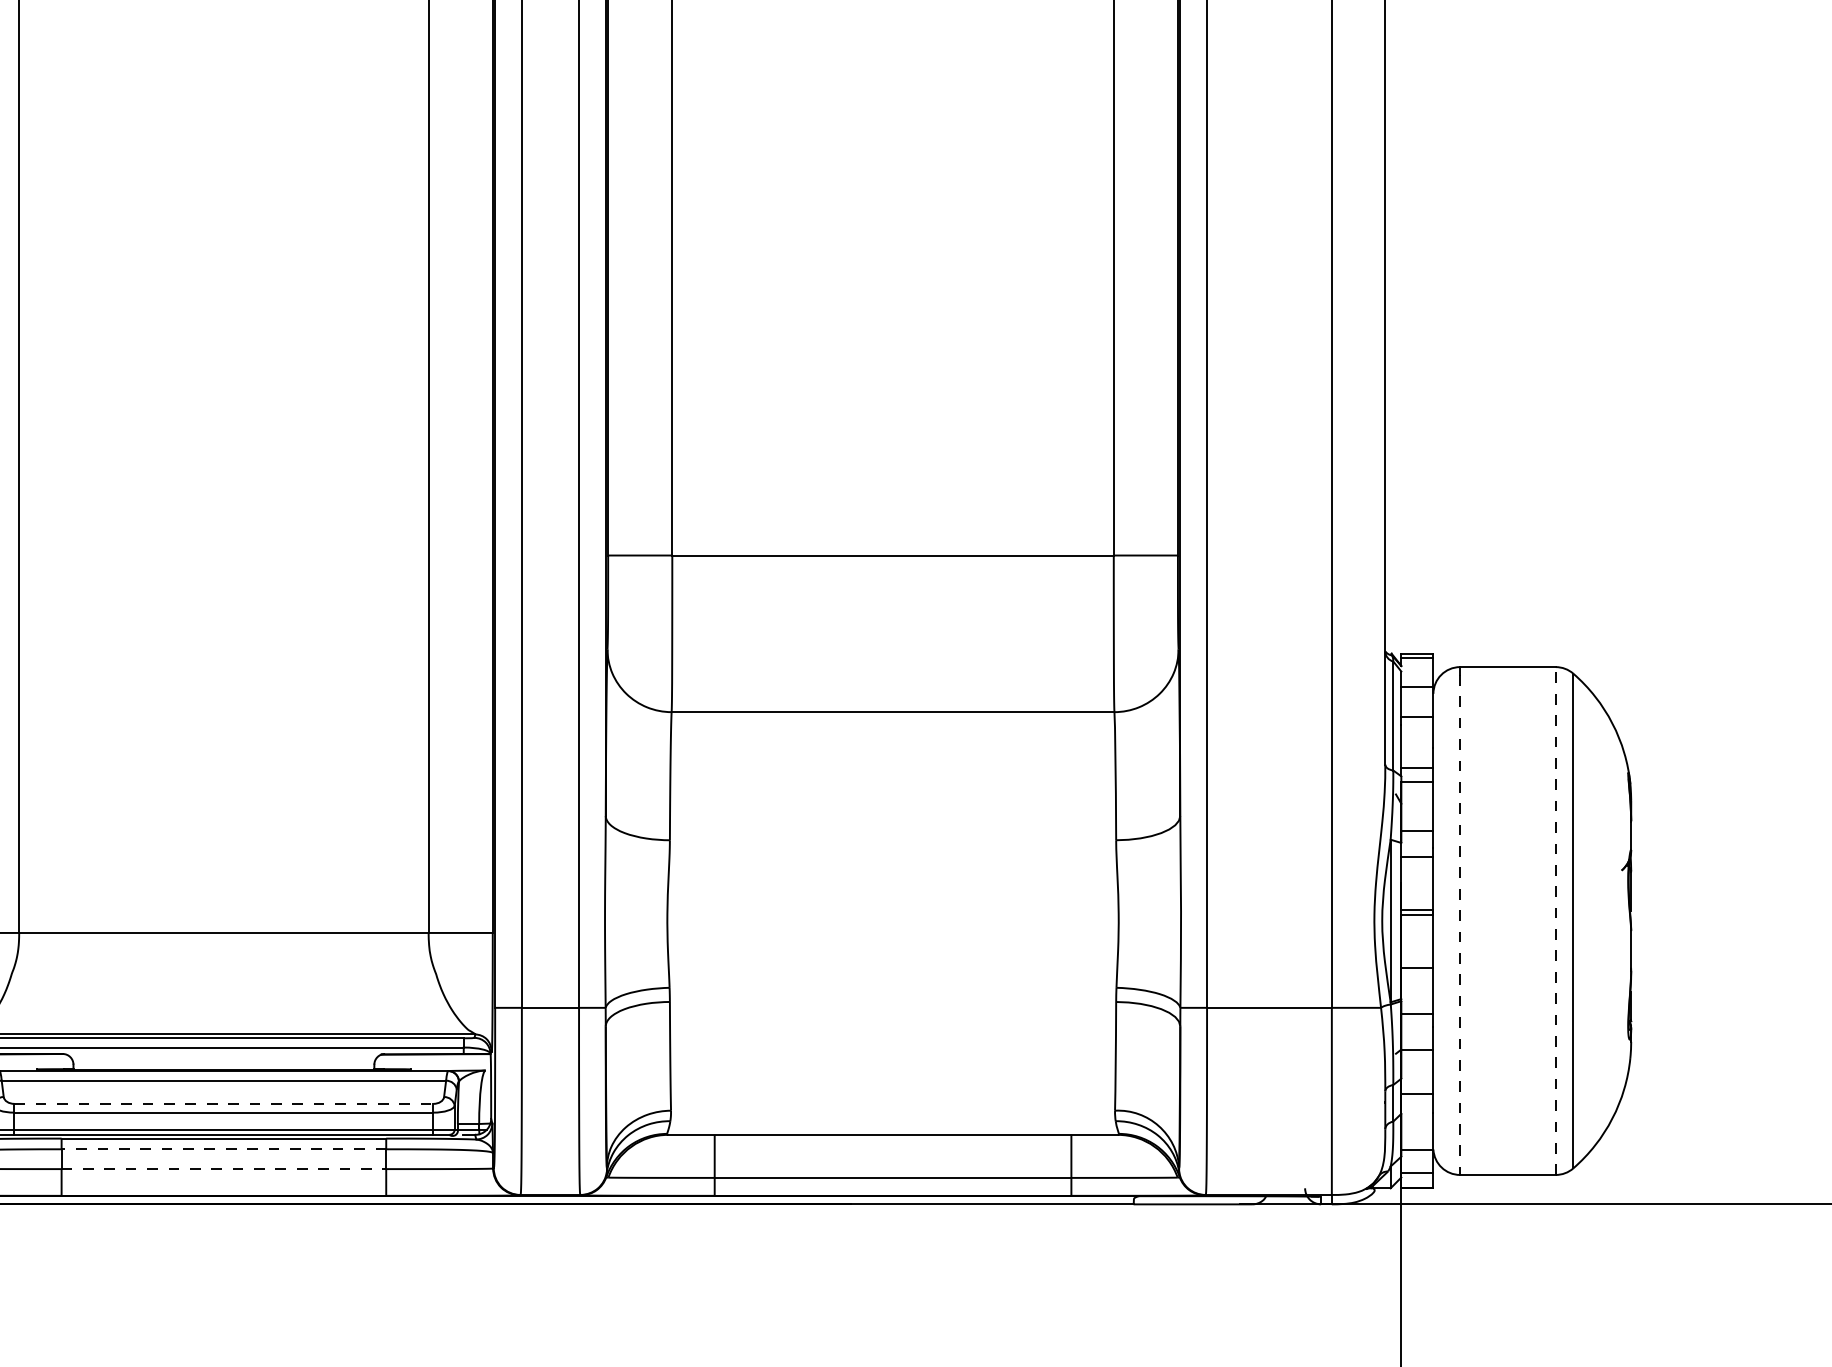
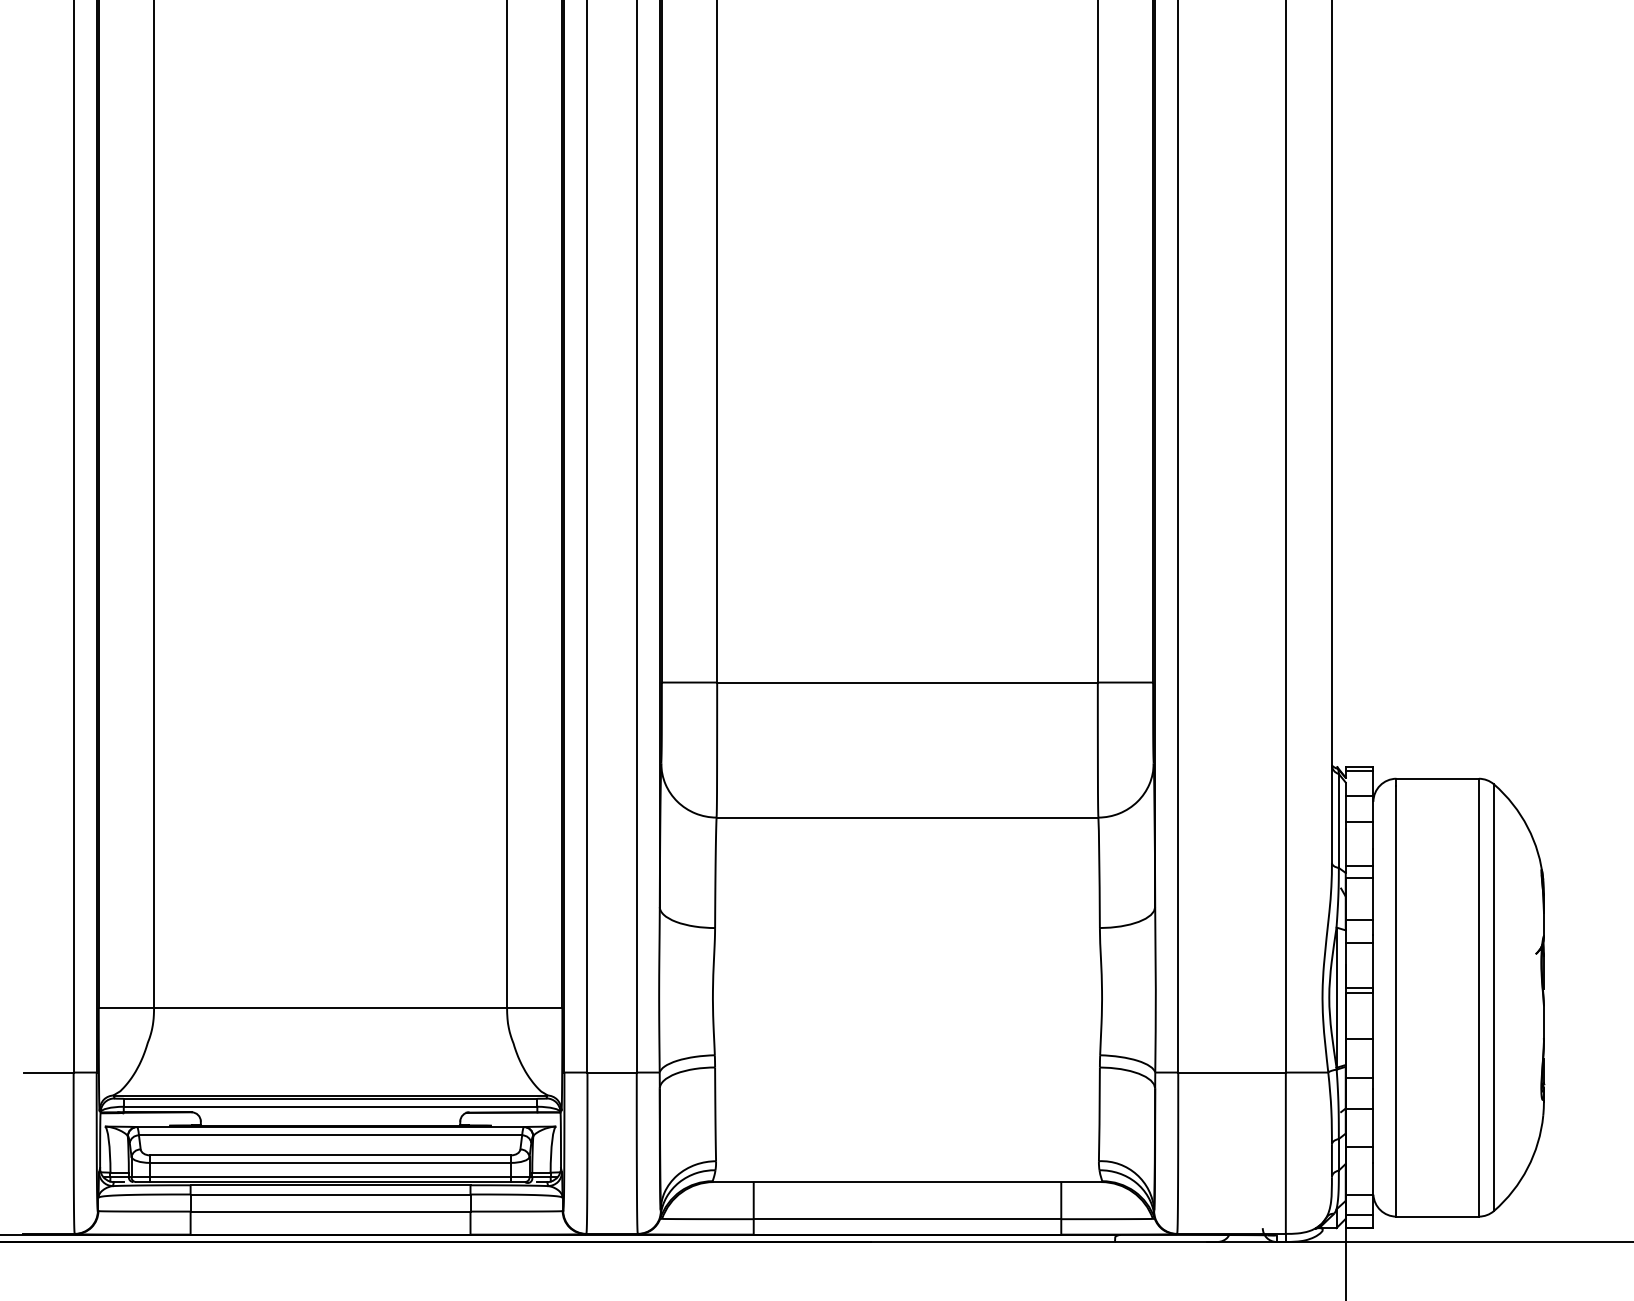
line: (1555, 920) -> (1478, 997), dashed -> solid
line: (1460, 925) -> (1396, 1001), dashed -> solid
line: (223, 1104) -> (330, 1155), dashed -> solid
line: (223, 1149) -> (330, 1194), dashed -> solid
line: (223, 1169) -> (330, 1211), dashed -> solid

